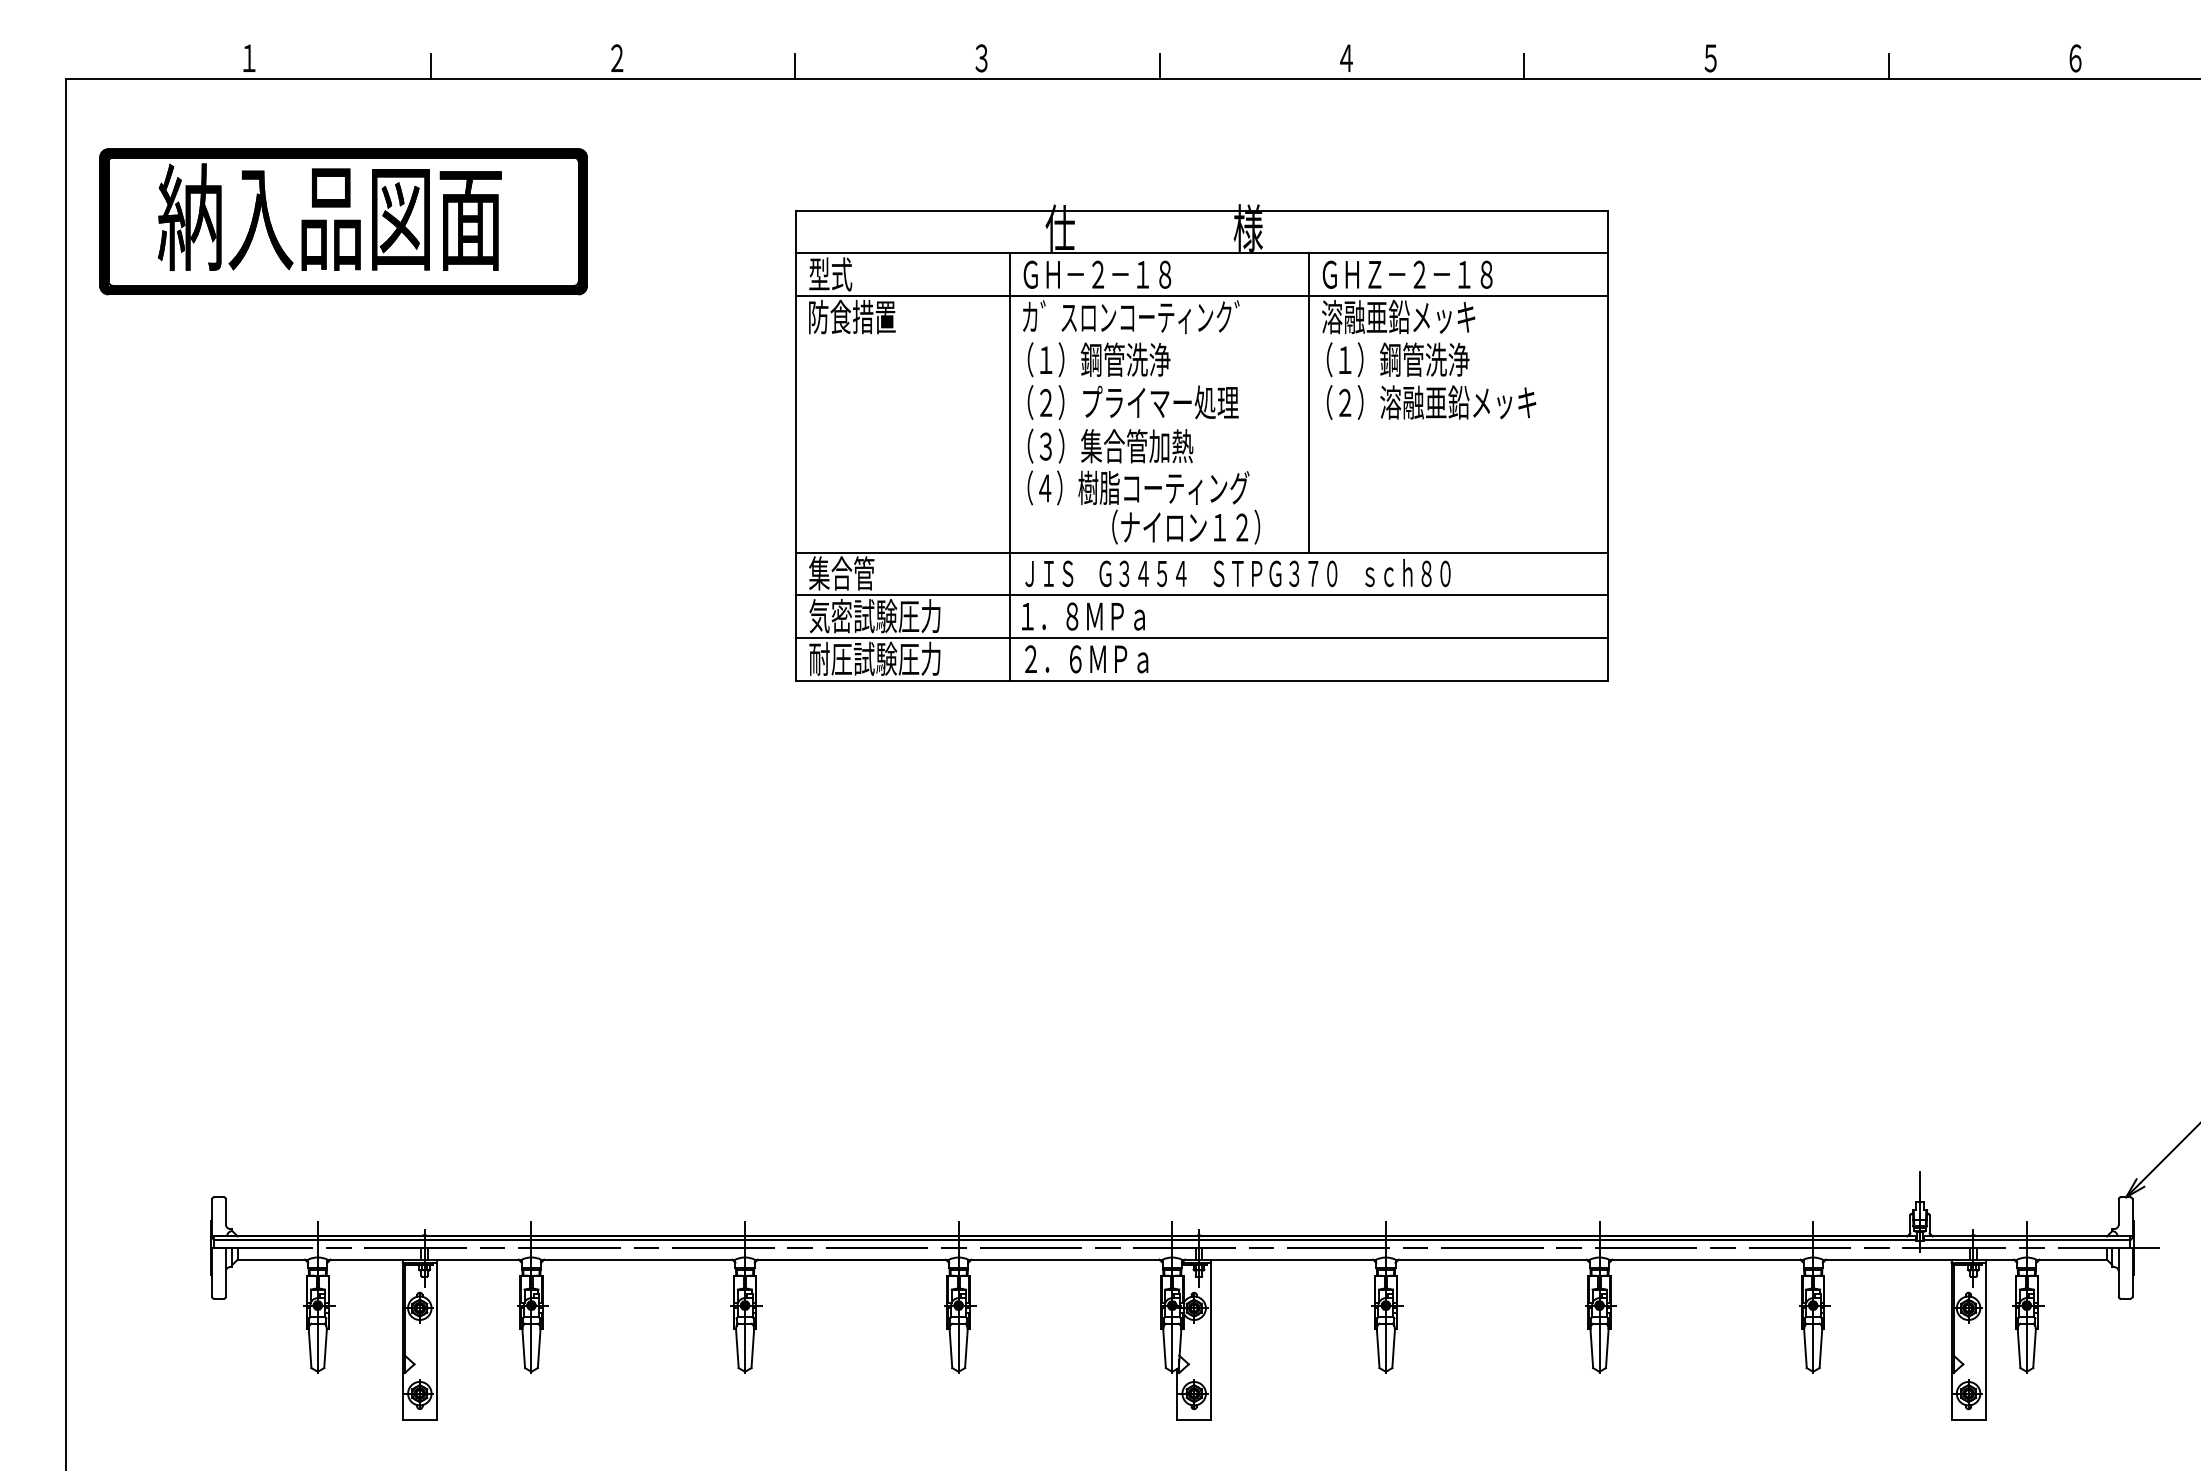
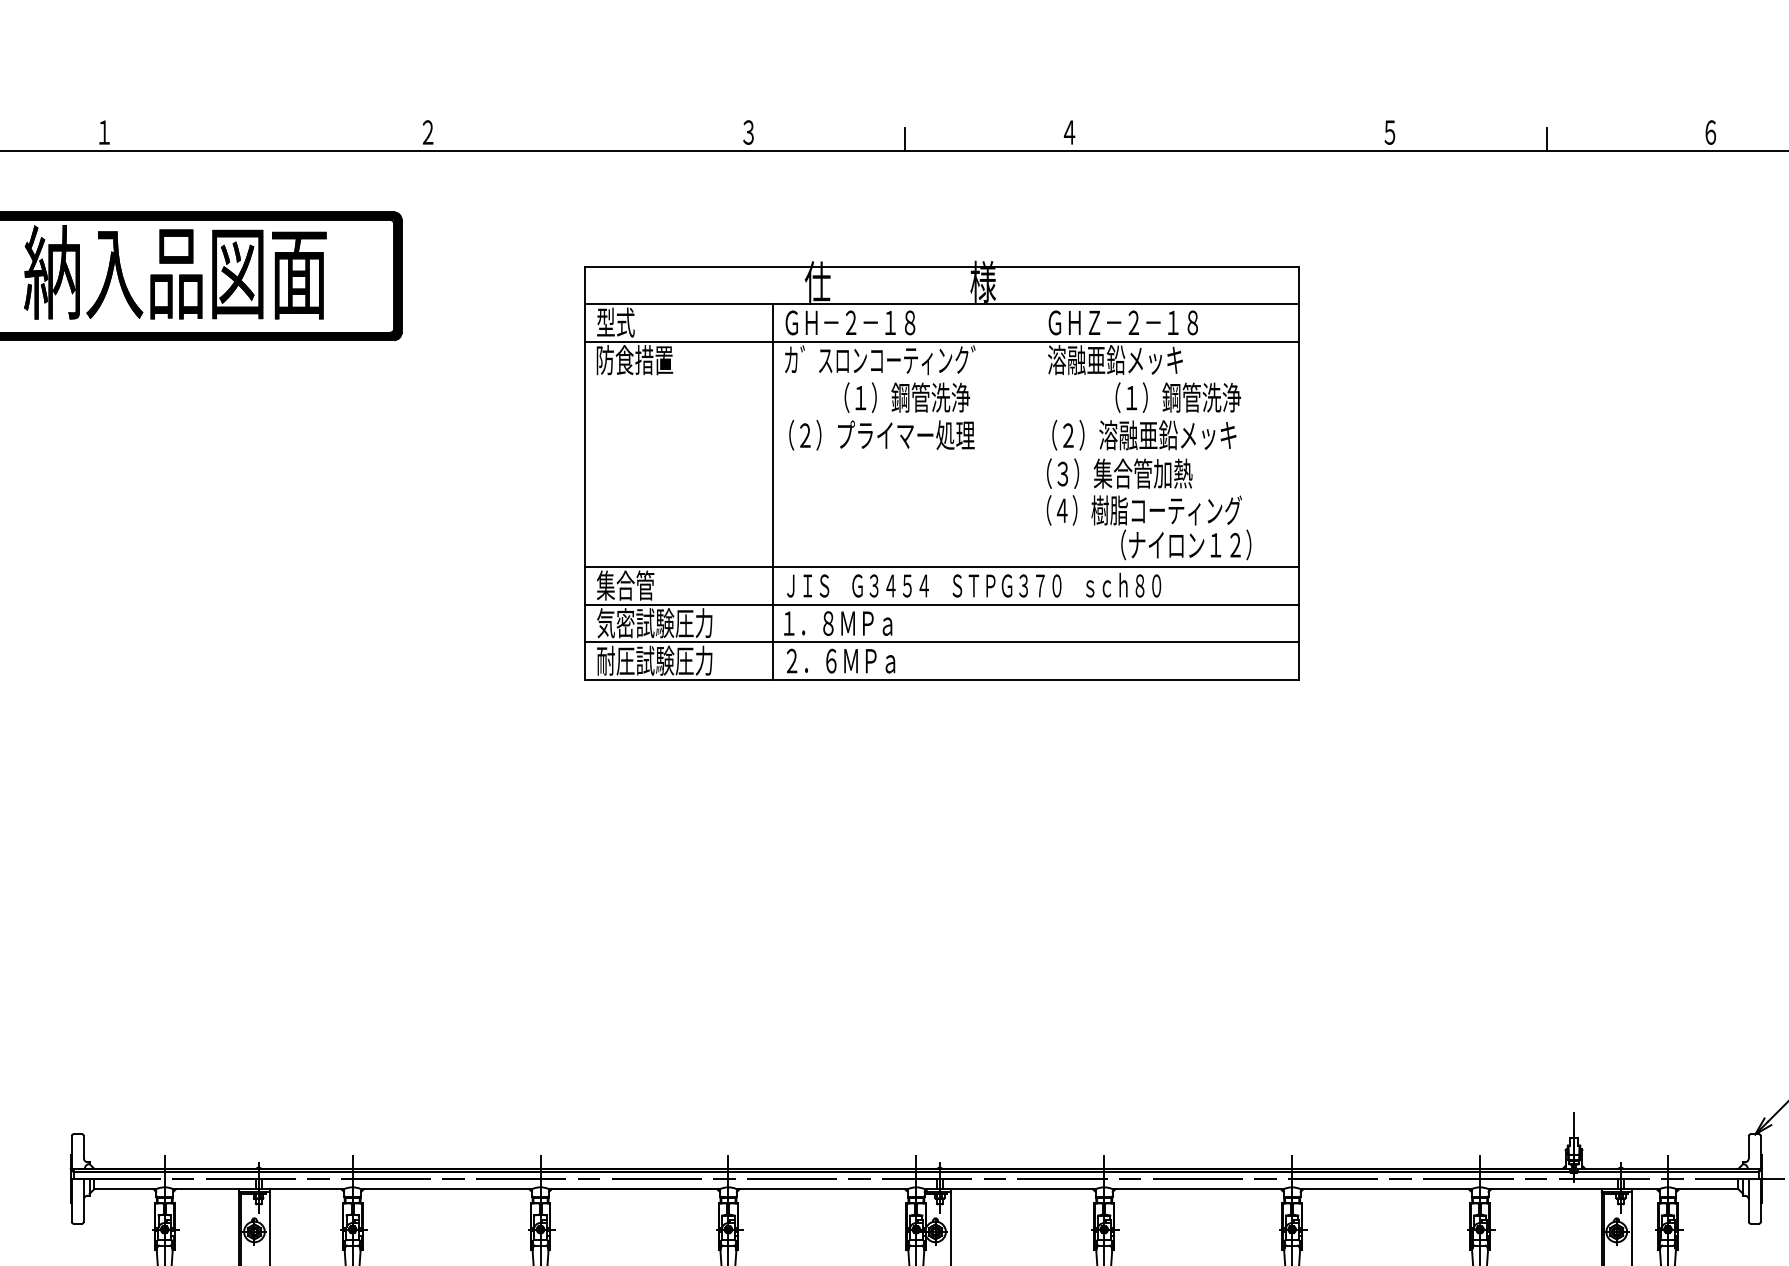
line: (430, 66) -> (263, 139), removed
line: (795, 66) -> (584, 139), removed
line: (1524, 66) -> (1226, 139), removed
text: (1098, 359) -> (906, 397), moved
text: (1398, 359) -> (1178, 397), moved
line: (1308, 402) -> (1036, 435), removed
text: (1143, 486) -> (1148, 509), moved

